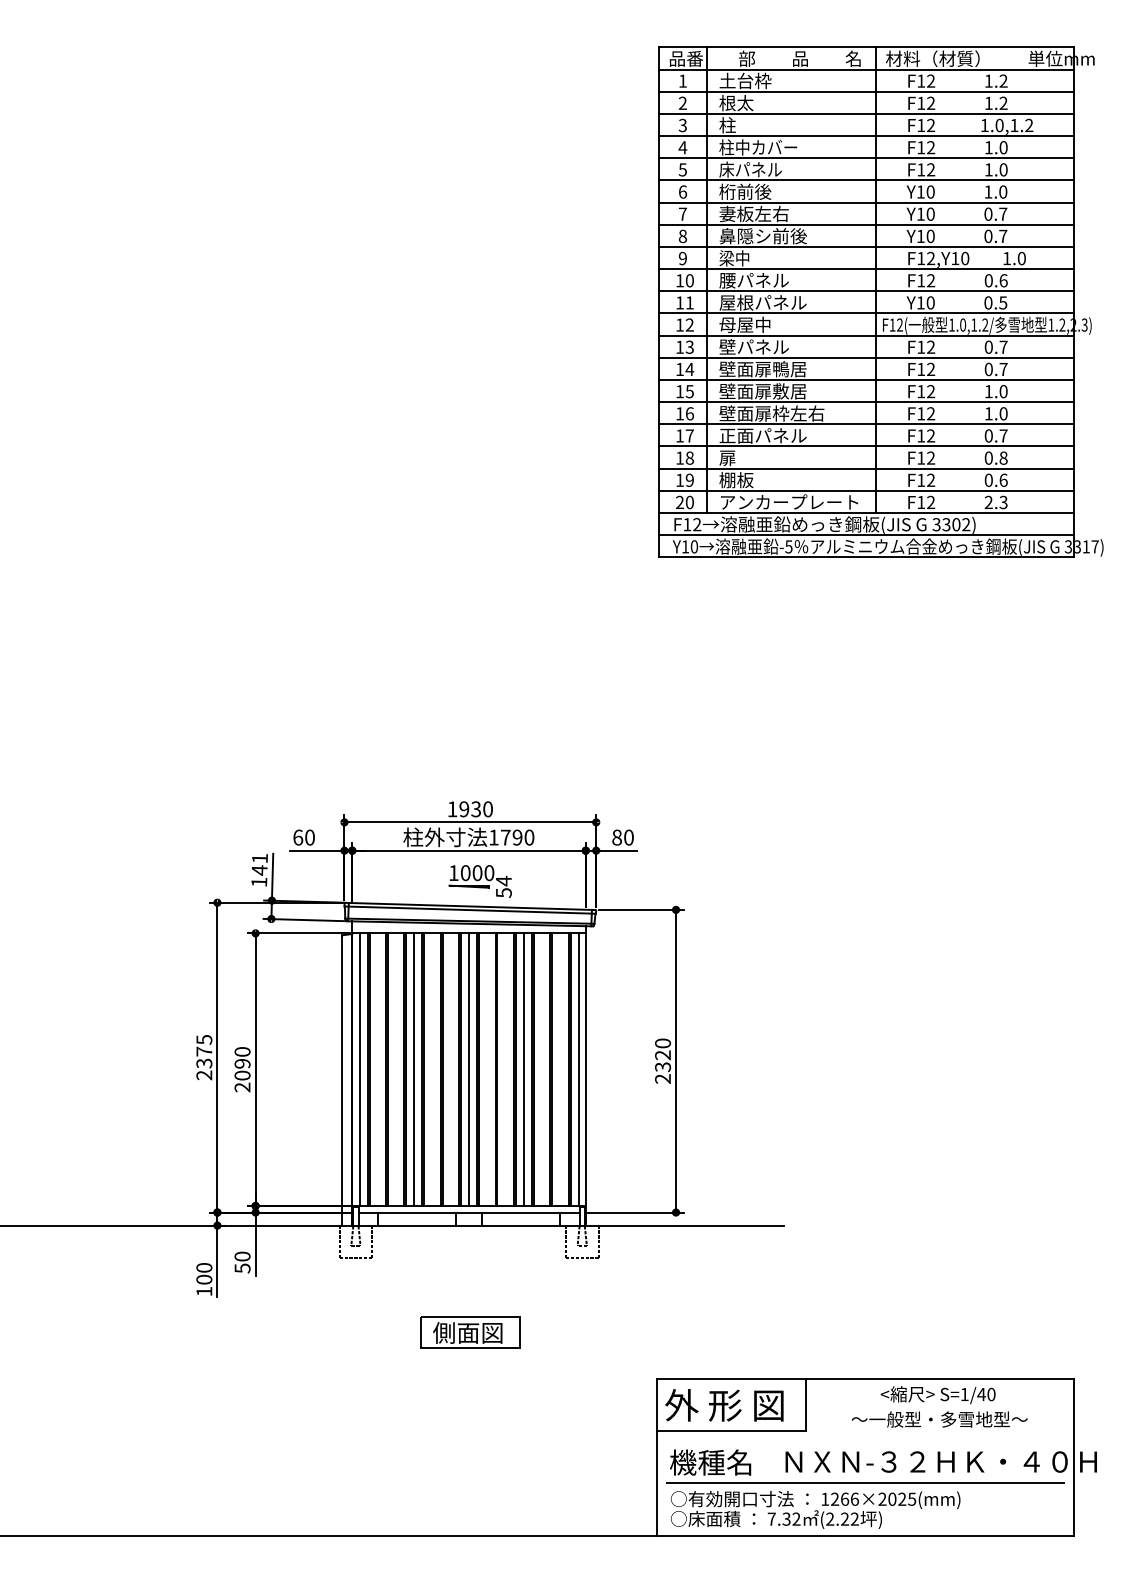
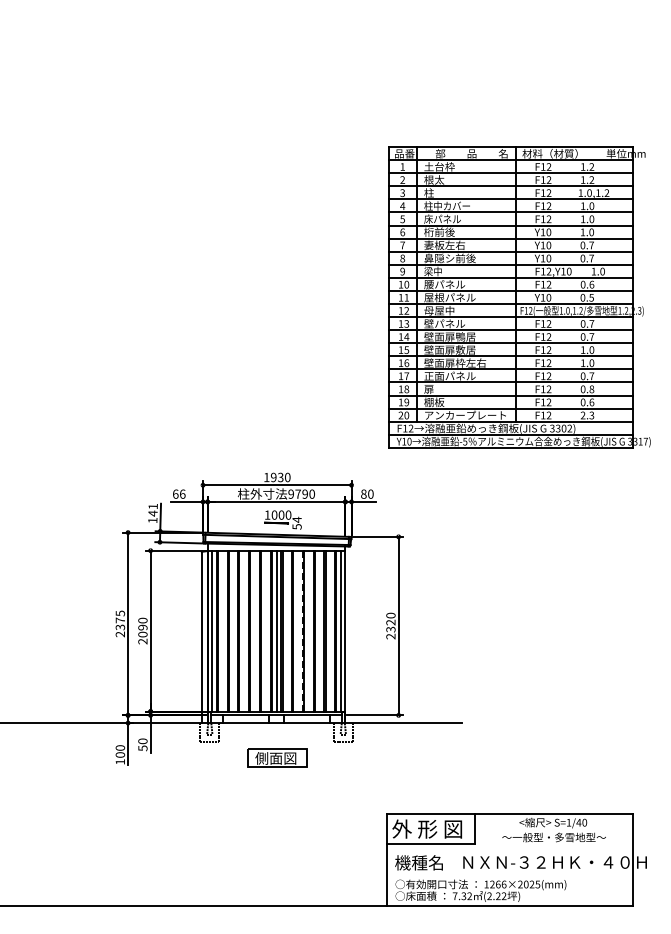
part: (880, 302) -> (519, 297), moved
text: (309, 836) -> (182, 493), 60 -> 66
text: (492, 836) -> (290, 493), 1790 -> 9790
line: (414, 1068) -> (244, 630), removed
line: (523, 1068) -> (308, 630), removed
line: (513, 1070) -> (302, 631), solid -> dashed
part: (470, 1331) -> (277, 757), moved
line: (865, 1483) -> (510, 875), removed

